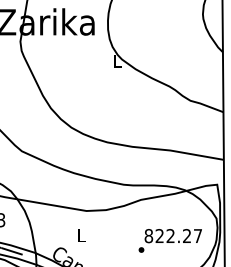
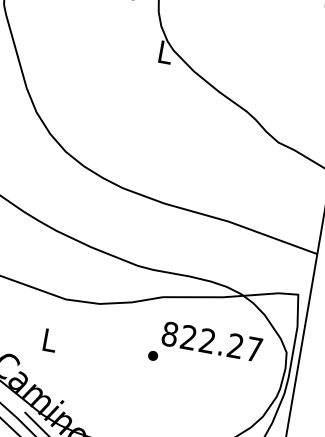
text: (169, 240) -> (204, 348), moved

